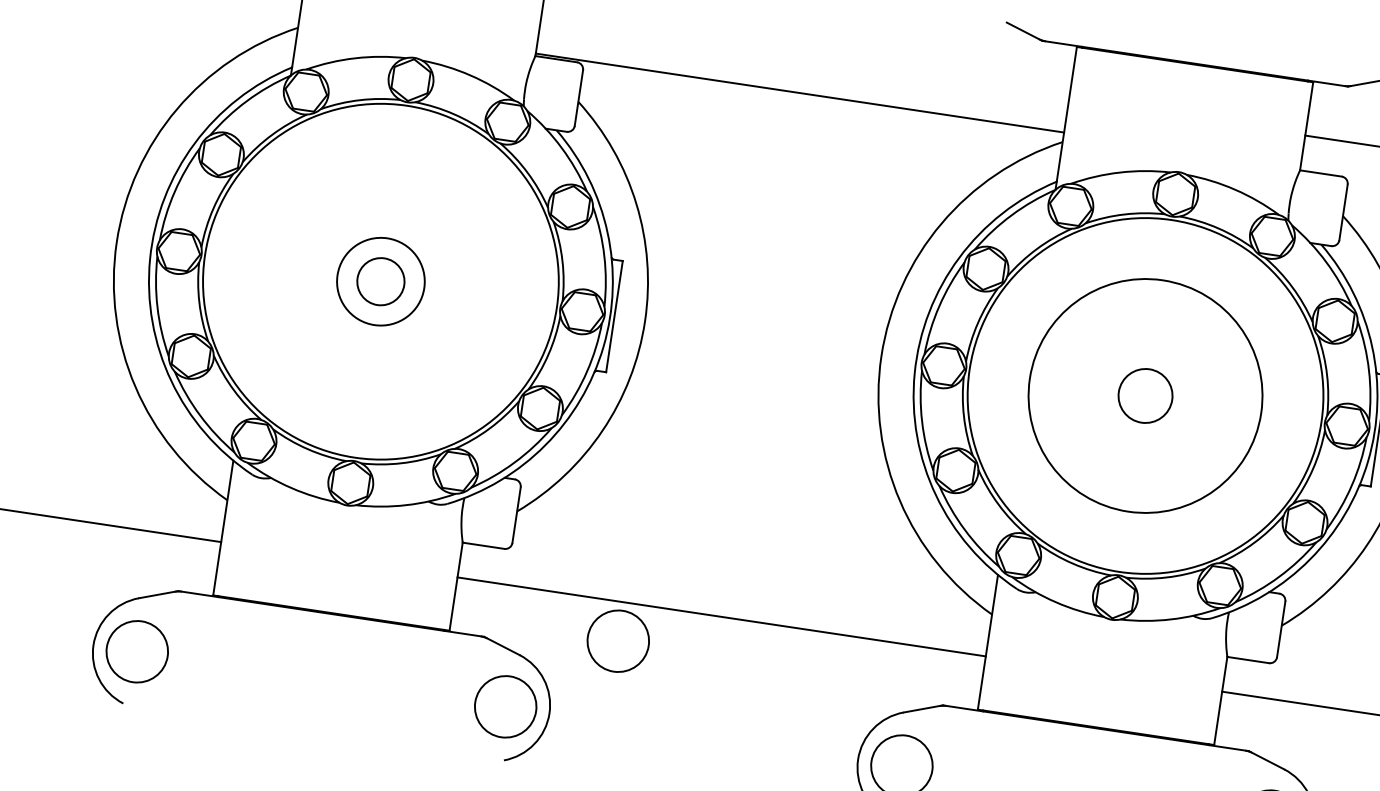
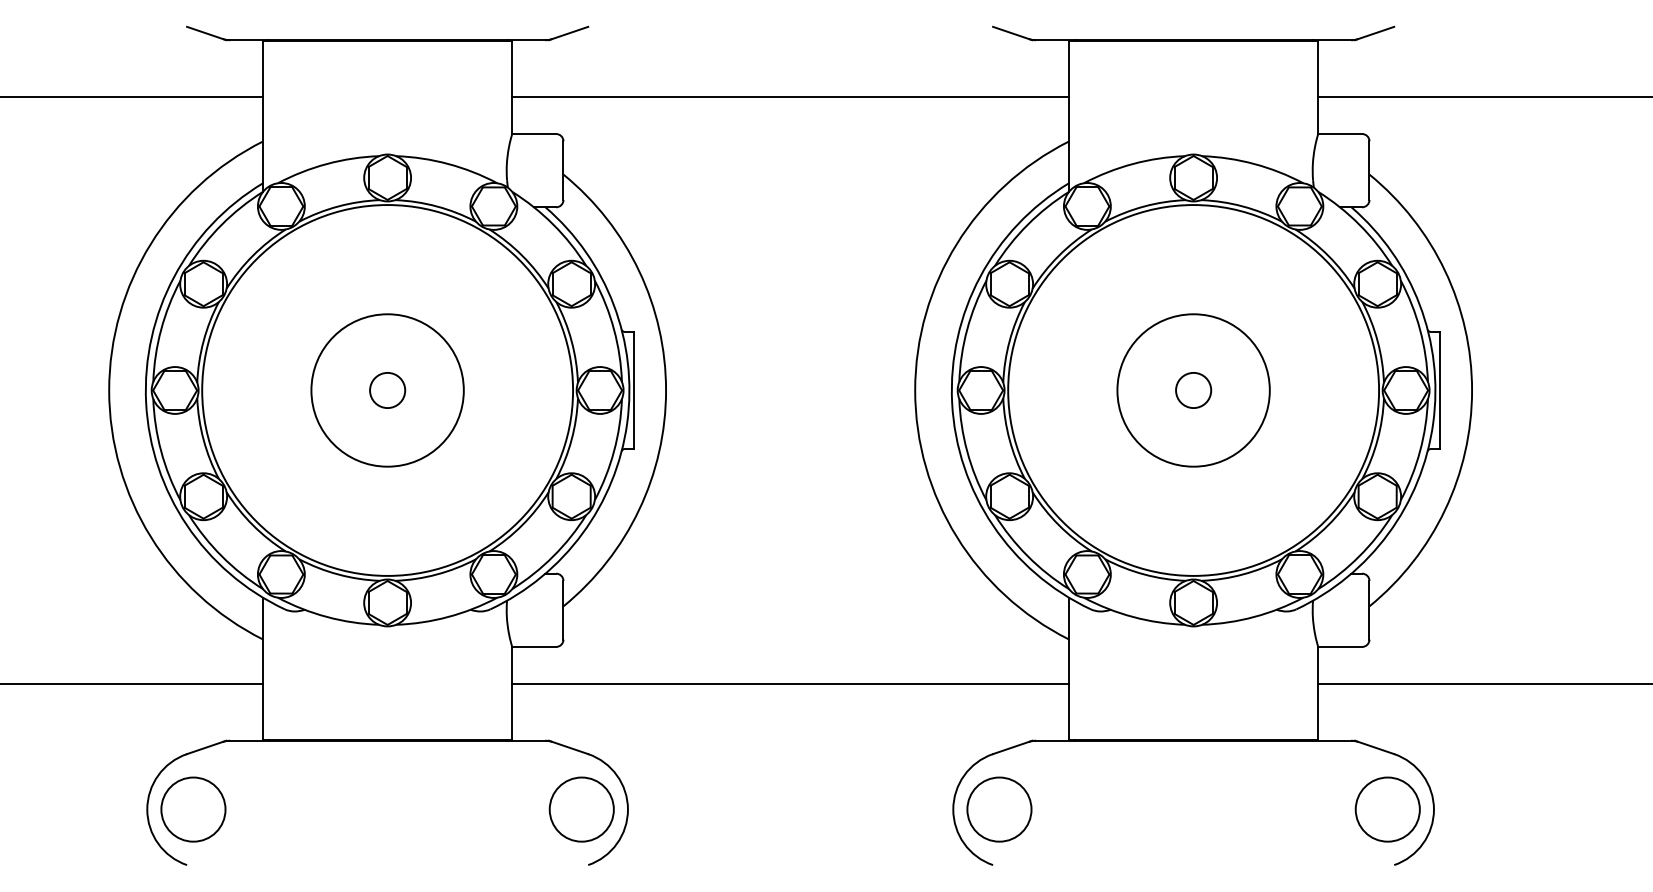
line: (799, 93) -> (790, 97), moved
circle: (380, 281) -> (387, 390), size x0.71
circle: (380, 281) -> (387, 390), size x1.67
circle: (1145, 395) -> (1193, 390), size x0.62
circle: (1145, 395) -> (1193, 390), size x0.62
circle: (618, 641) -> (687, 724), removed

